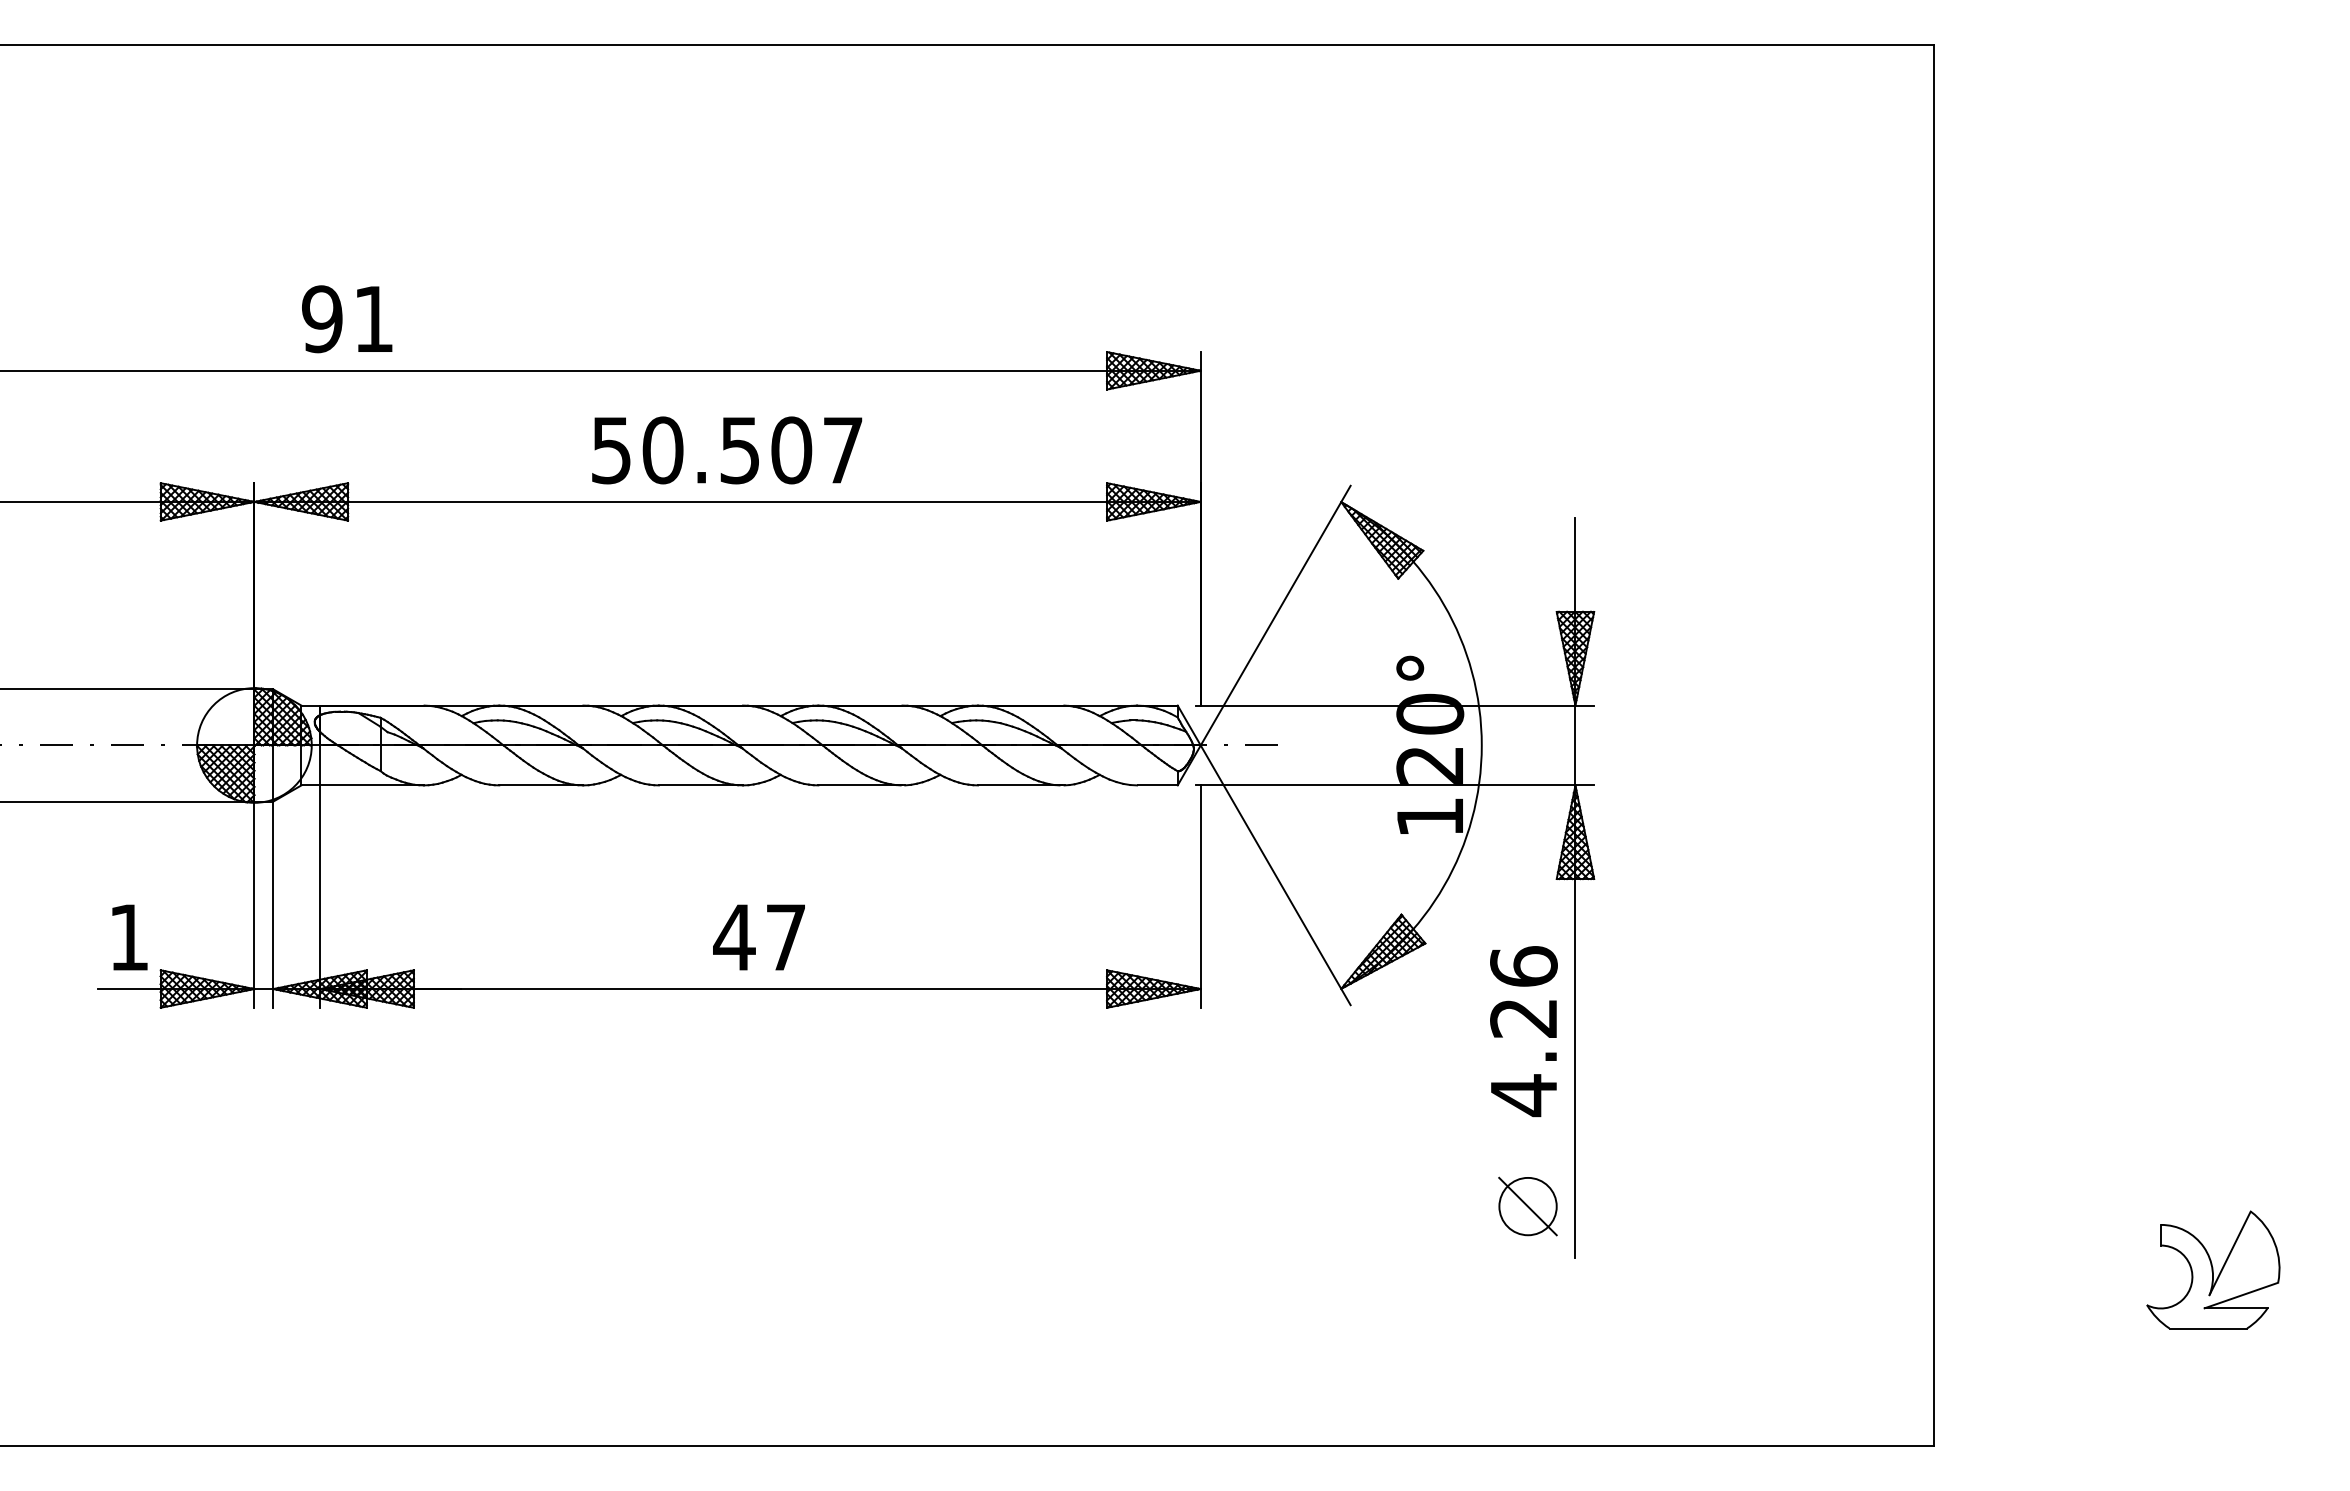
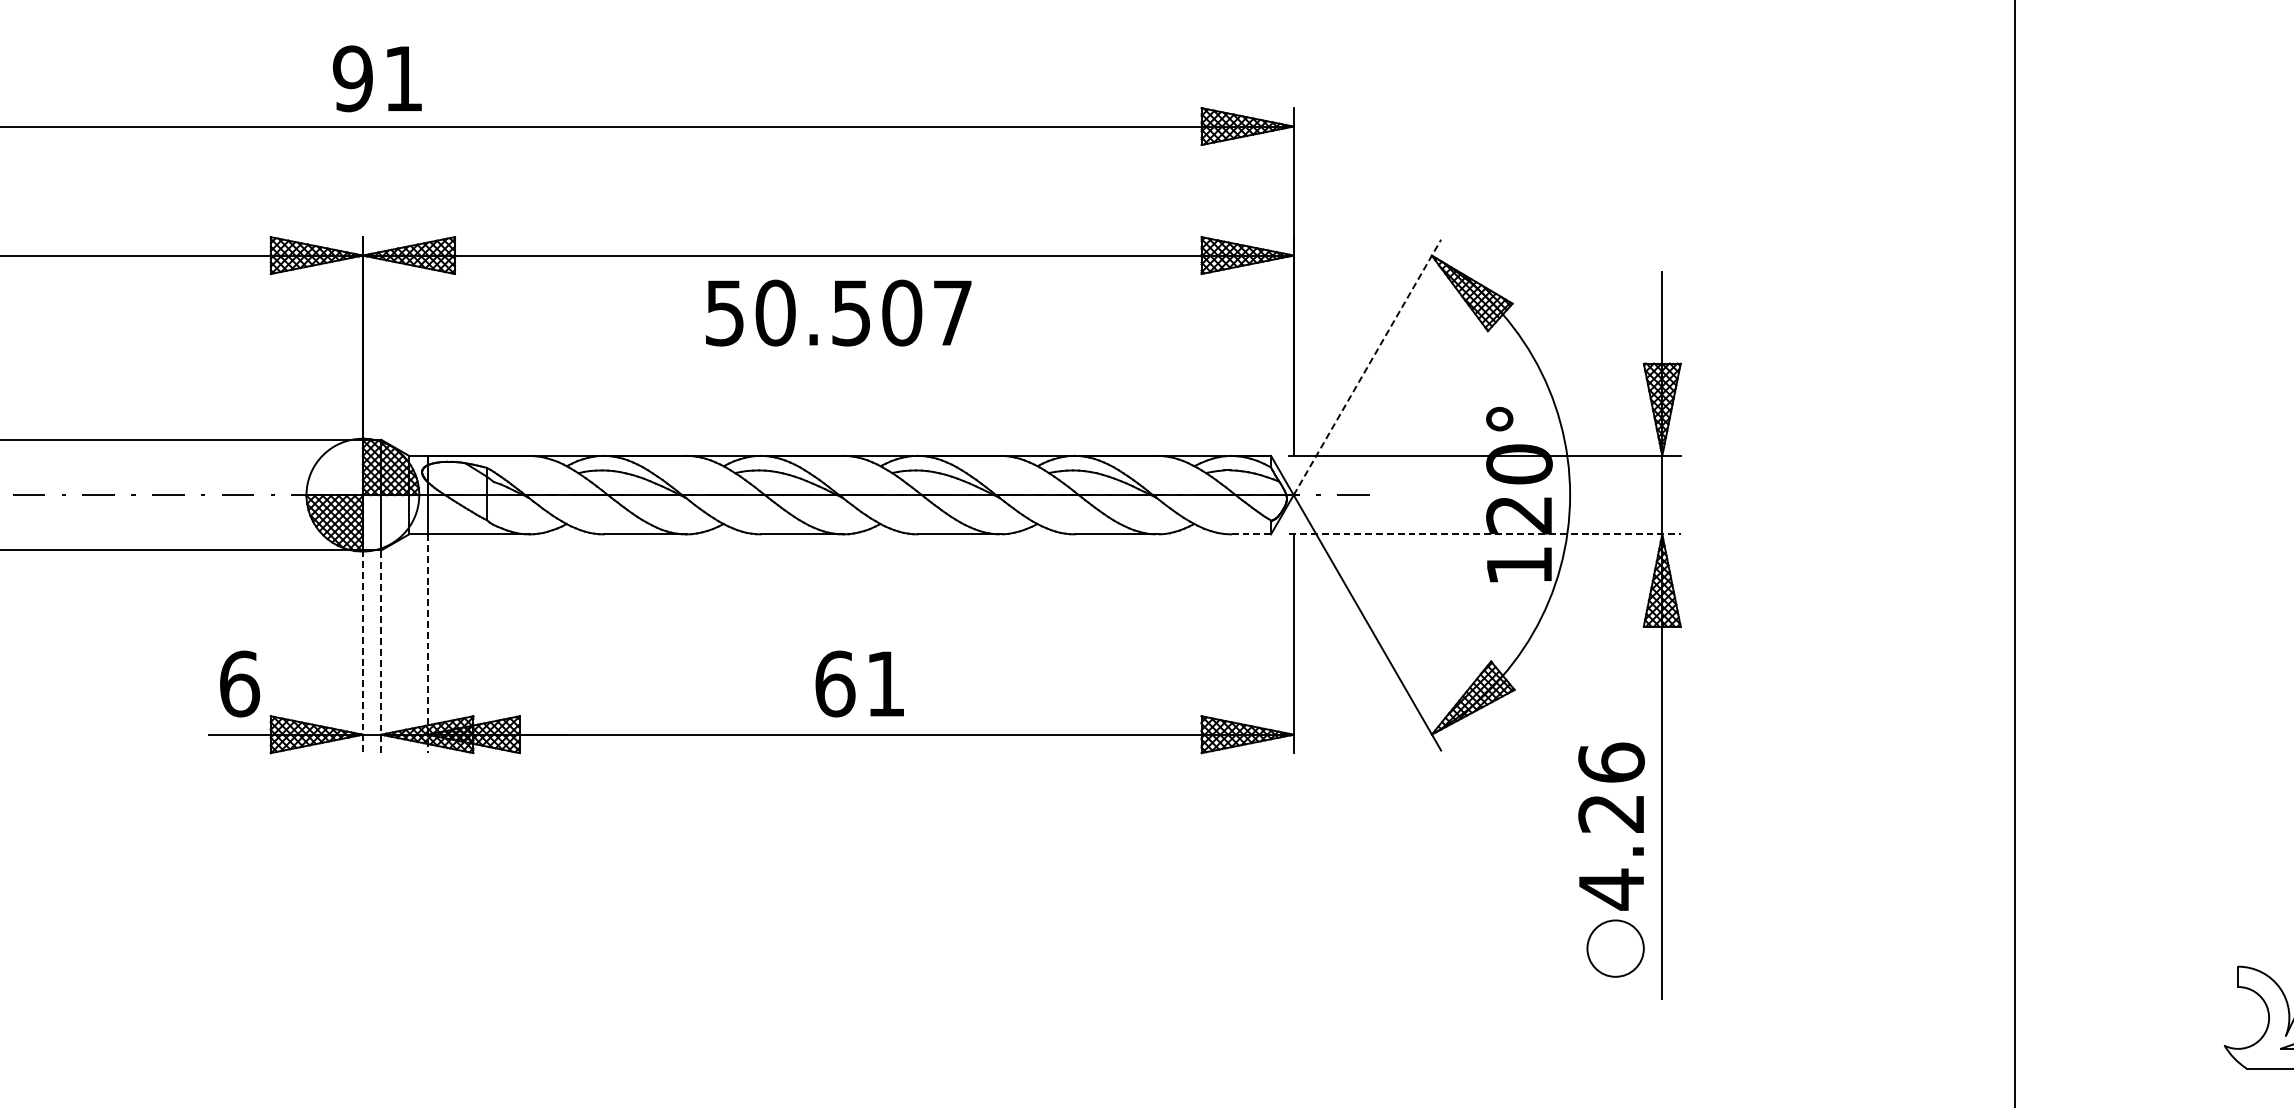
text: (347, 319) -> (377, 79), moved
text: (727, 450) -> (839, 313), moved
line: (1275, 615) -> (1367, 367), solid -> dashed
line: (1157, 785) -> (1251, 534), solid -> dashed
line: (1395, 785) -> (1485, 534), solid -> dashed
line: (320, 897) -> (427, 644), solid -> dashed
line: (273, 904) -> (381, 651), solid -> dashed
line: (254, 905) -> (362, 652), solid -> dashed
text: (129, 937) -> (240, 683), 1 -> 6
text: (758, 937) -> (858, 683), 47 -> 61
text: (1523, 1031) -> (1611, 826), moved
line: (1527, 1206) -> (1615, 948), removed

